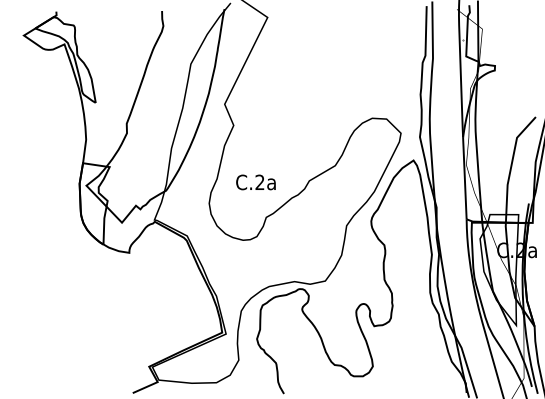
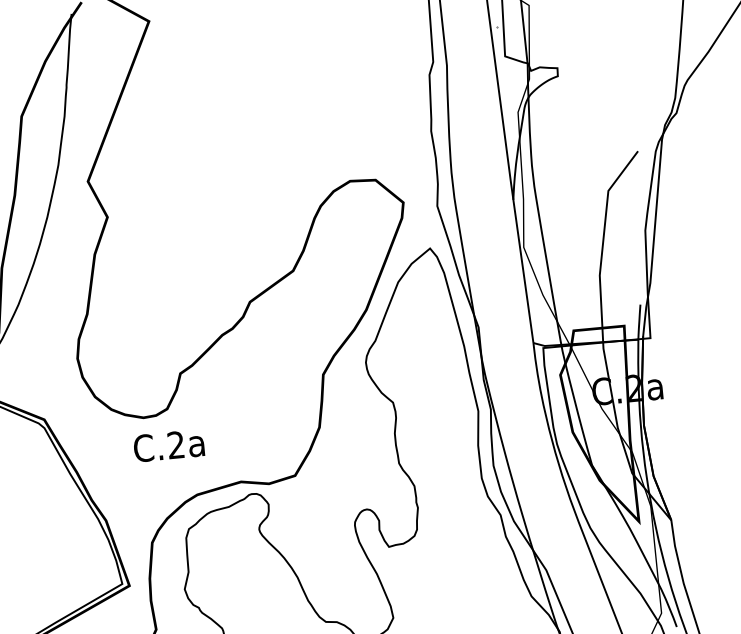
text: (255, 182) -> (168, 446), moved

